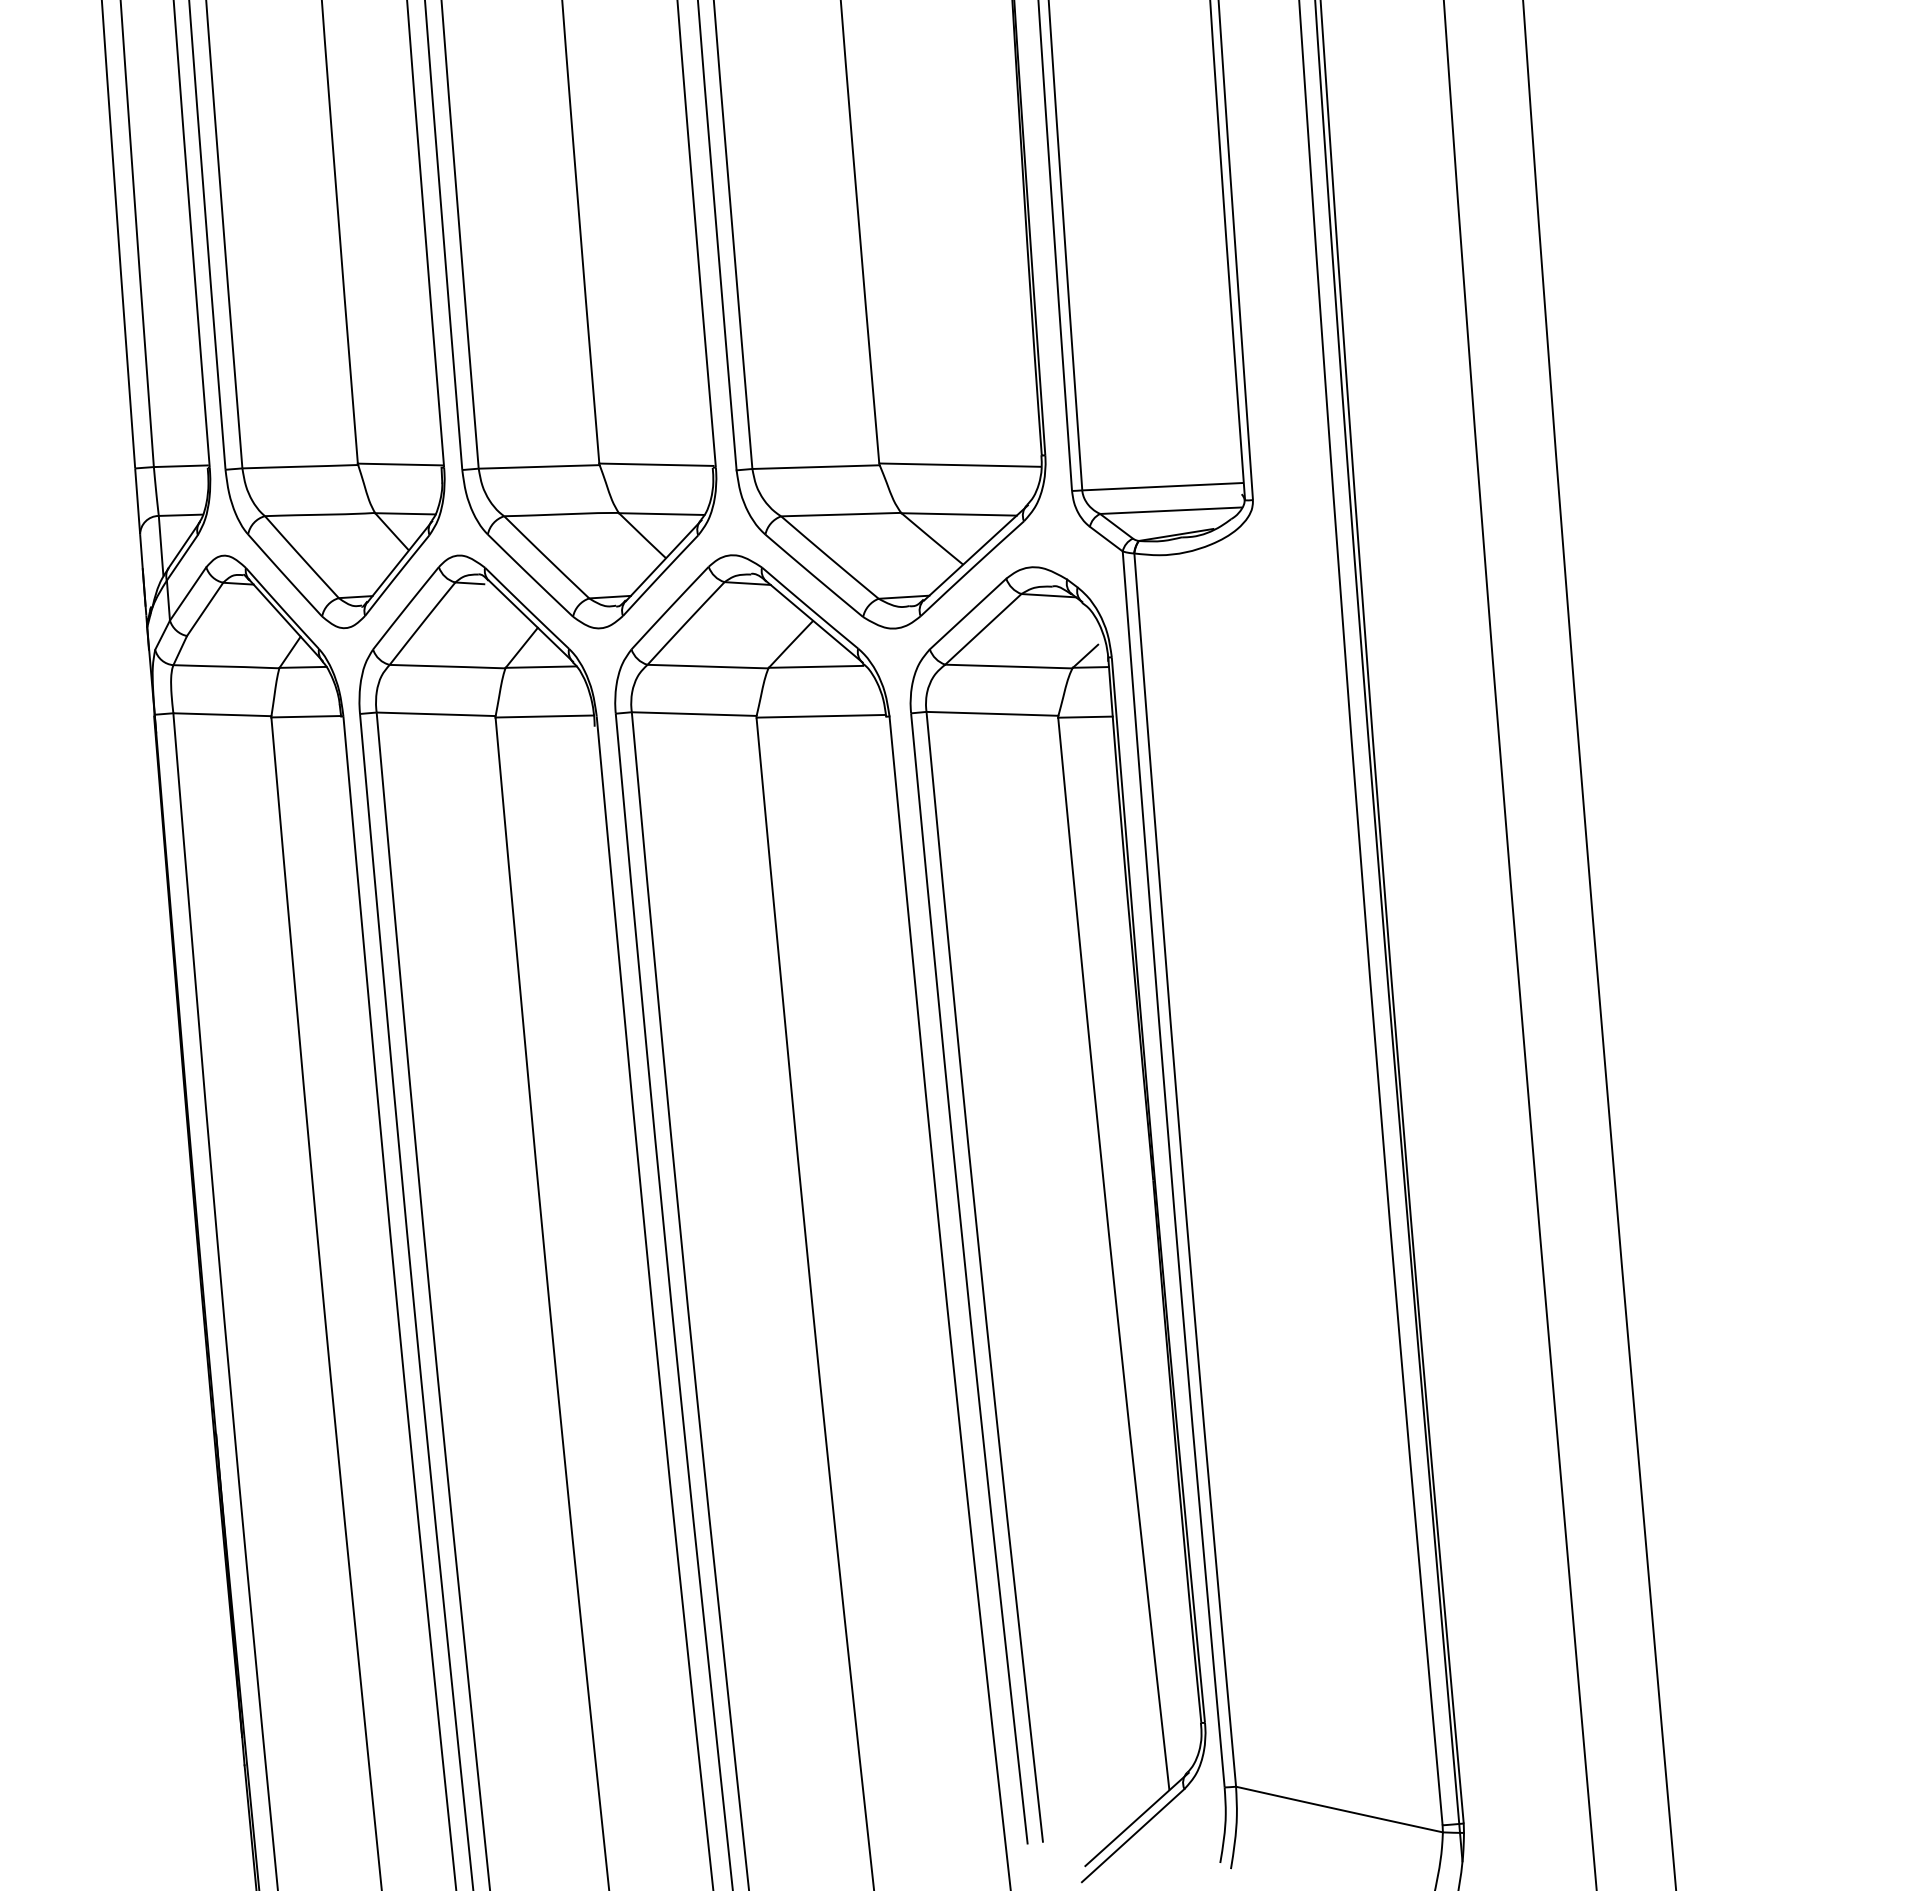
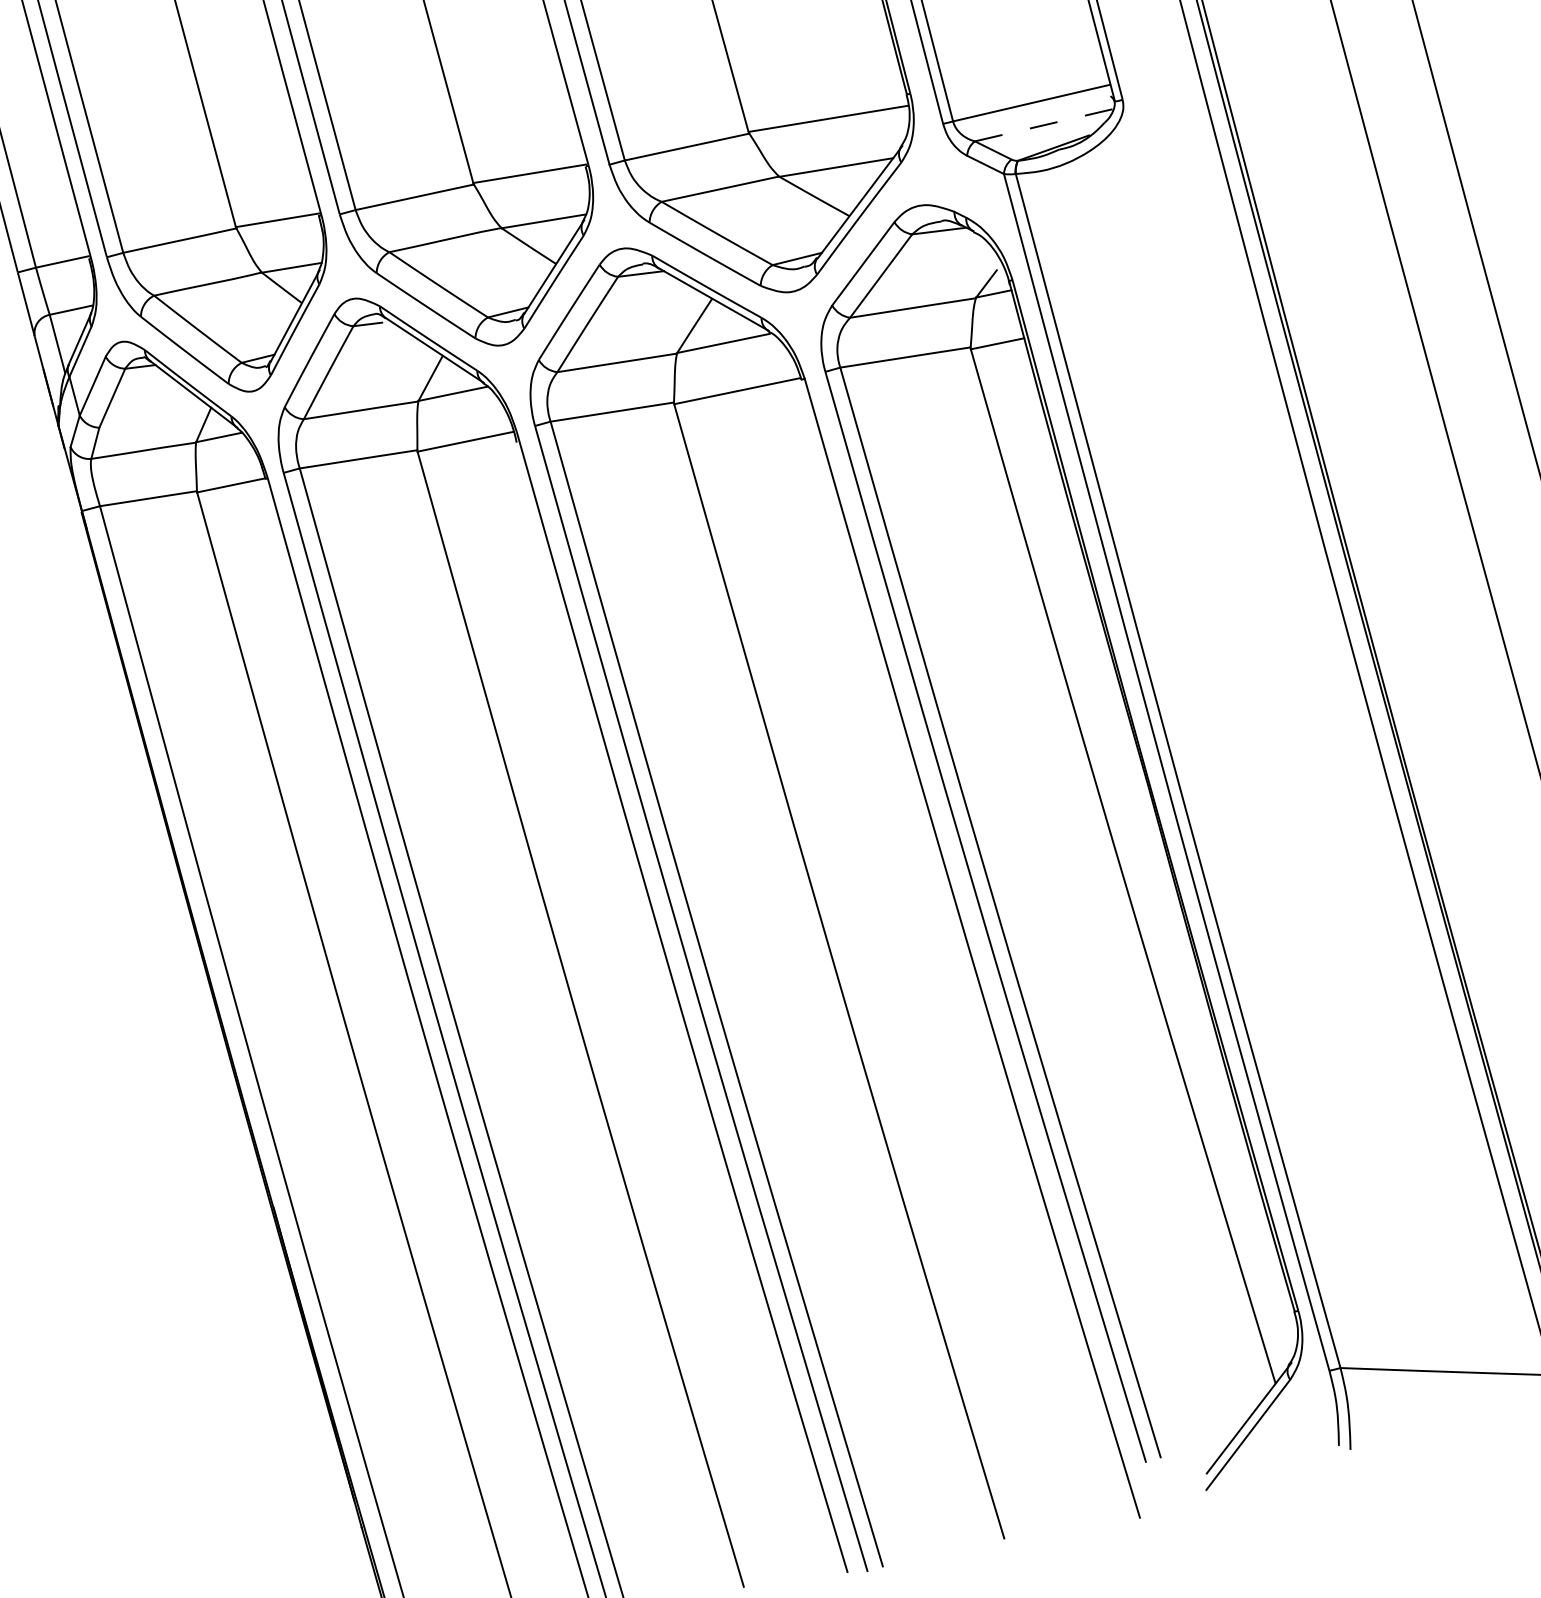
line: (1171, 510) -> (1044, 124), solid -> dashed

